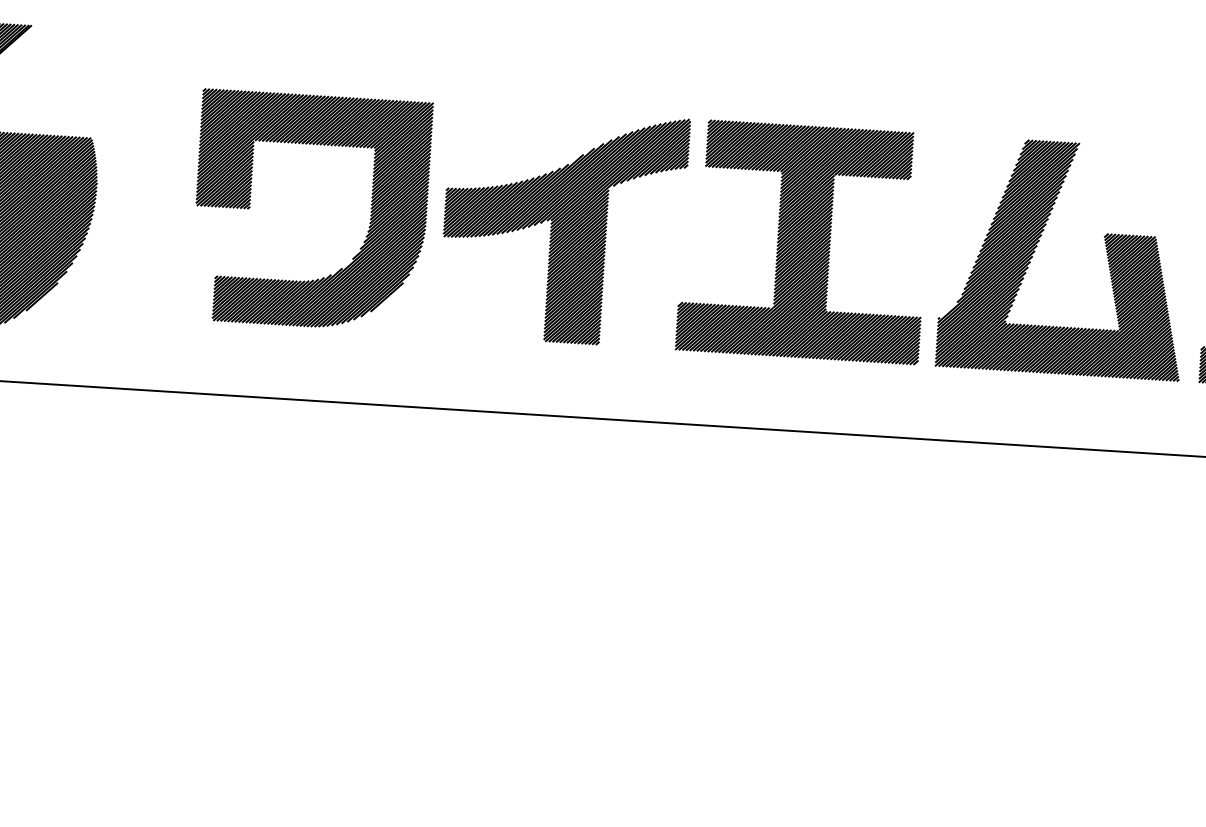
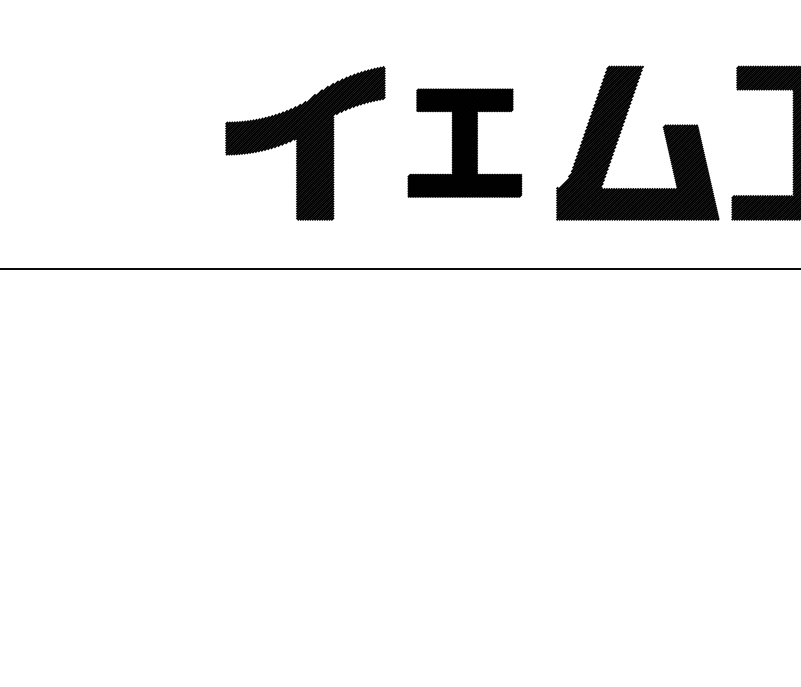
part: (367, 226) -> (175, 151), removed
part: (803, 240) -> (464, 142), size x0.7

